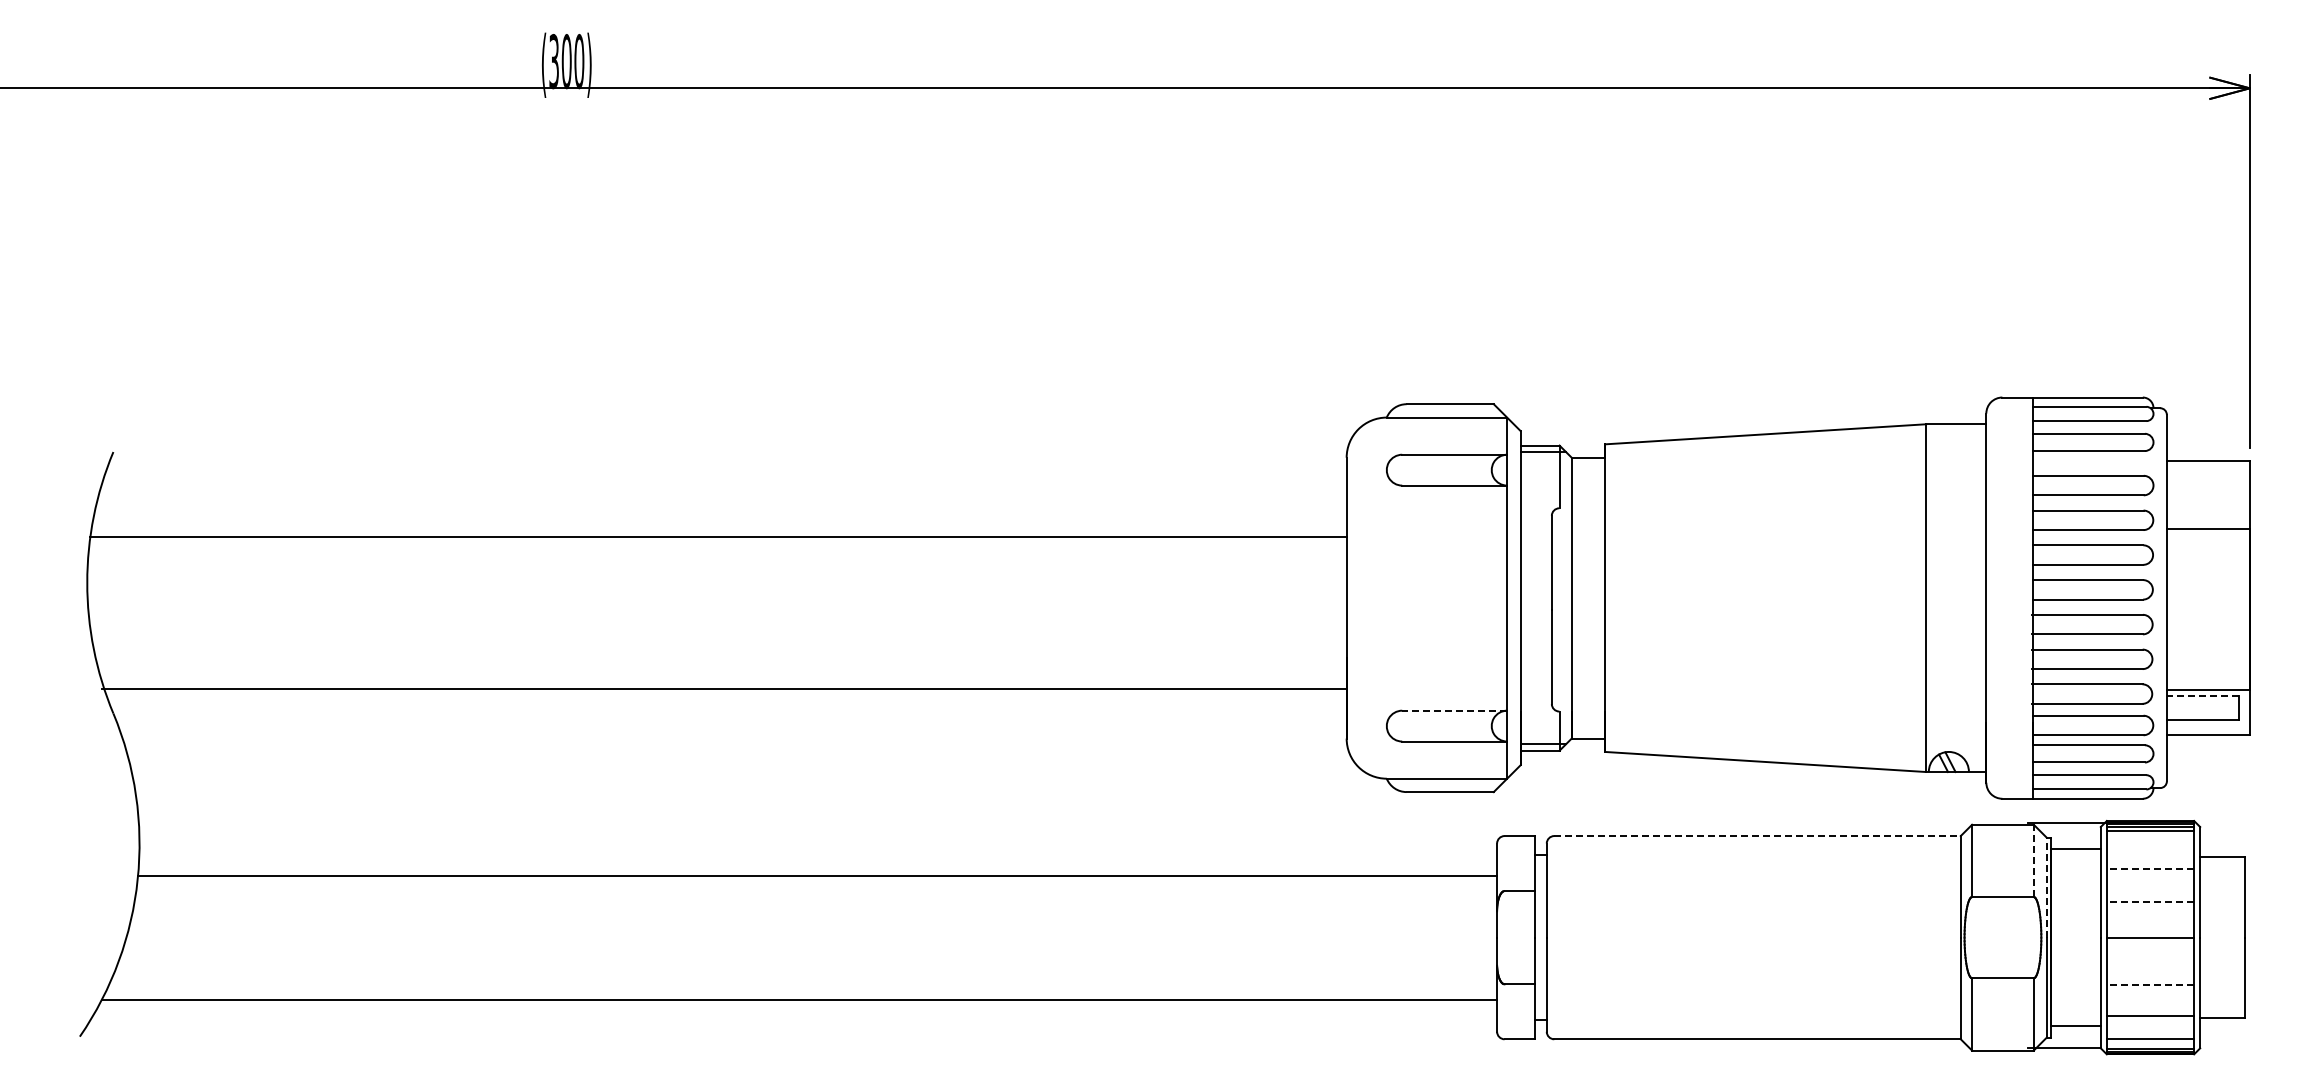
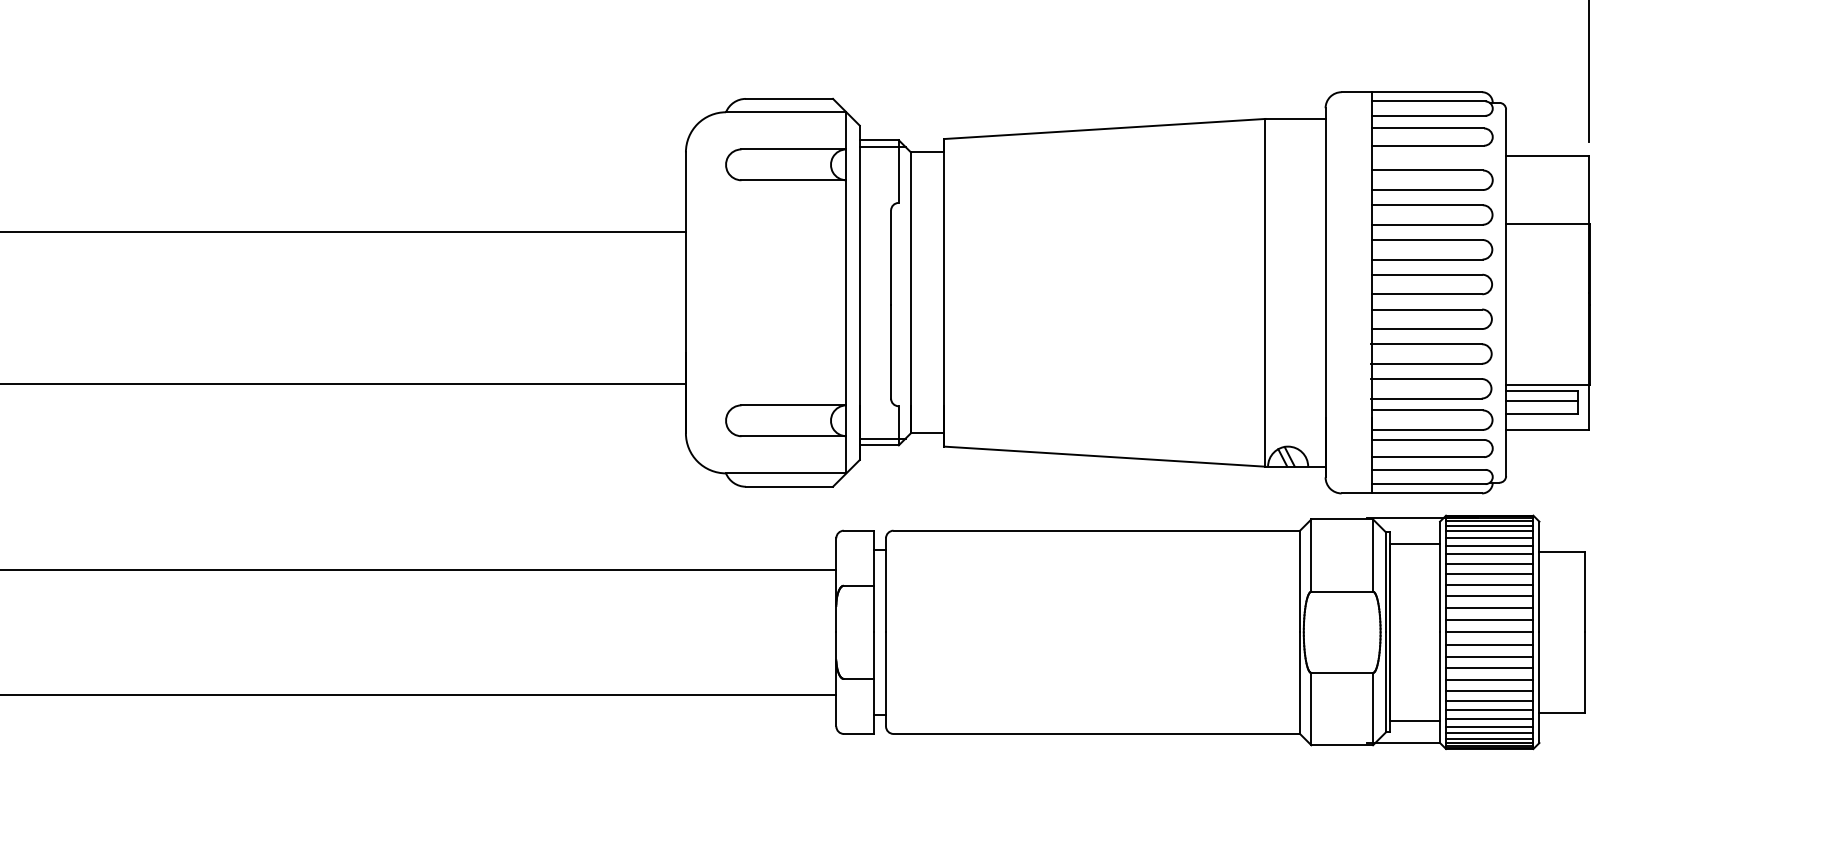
line: (2202, 696) -> (1541, 391), dashed -> solid
line: (2202, 706) -> (1541, 401), added
line: (1454, 710) -> (793, 405), dashed -> solid
line: (1758, 836) -> (1097, 531), dashed -> solid
line: (2150, 836) -> (1489, 531), added
line: (2150, 843) -> (1489, 538), added
line: (2150, 850) -> (1489, 545), added
line: (2150, 859) -> (1489, 554), added
line: (2033, 860) -> (1372, 555), dashed -> solid
line: (2150, 869) -> (1489, 564), dashed -> solid
line: (2150, 879) -> (1489, 574), added
line: (2046, 887) -> (1385, 582), dashed -> solid
line: (2150, 890) -> (1489, 585), added
line: (2150, 901) -> (1489, 596), dashed -> solid
line: (2150, 913) -> (1489, 608), added
line: (2150, 925) -> (1489, 620), added
line: (2150, 949) -> (1489, 644), added
line: (2150, 961) -> (1489, 656), added
line: (2150, 973) -> (1489, 668), added
line: (2150, 985) -> (1489, 680), dashed -> solid
line: (2150, 996) -> (1489, 691), added
line: (2150, 1006) -> (1489, 701), added
line: (2150, 1024) -> (1489, 719), added
line: (2150, 1032) -> (1489, 727), added
line: (2150, 1044) -> (1489, 739), added

